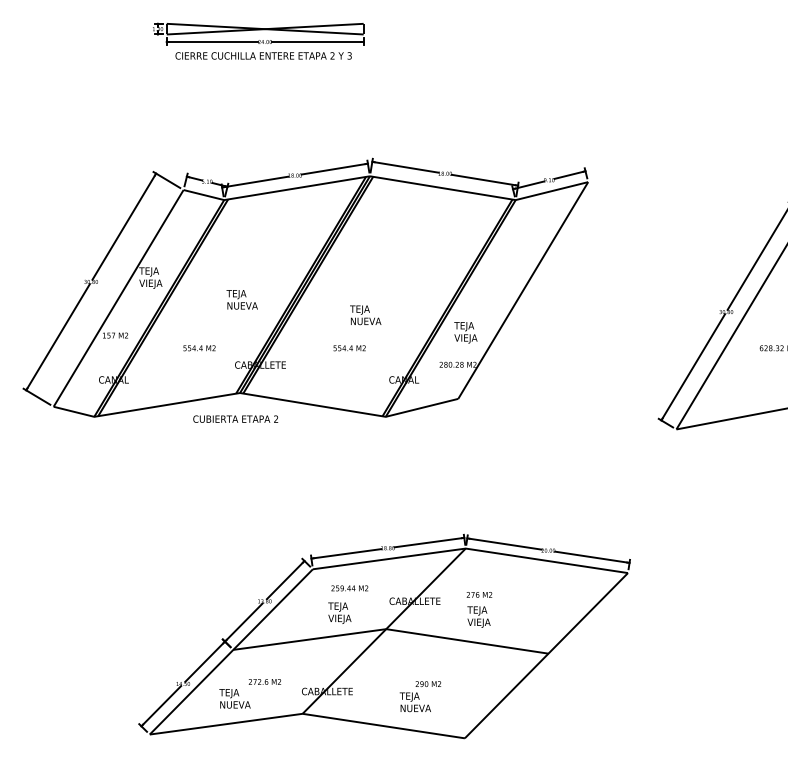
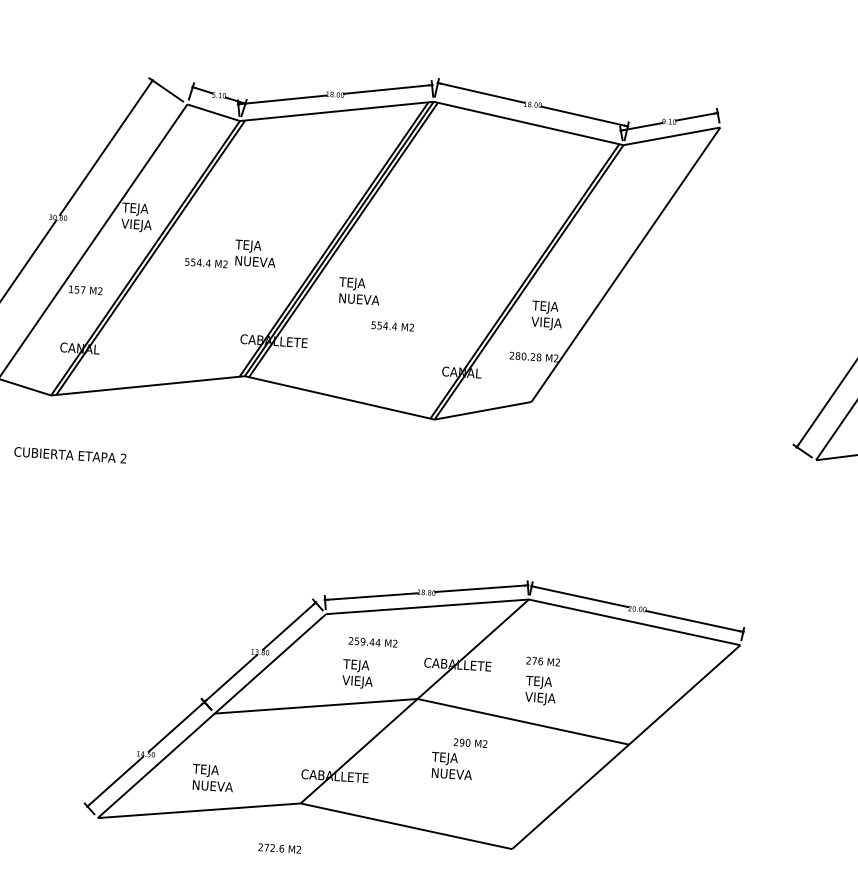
text: (365, 315) -> (359, 291), moved
text: (199, 348) -> (206, 263), moved
text: (235, 418) -> (70, 454), moved
text: (264, 681) -> (279, 847), moved
text: (420, 696) -> (459, 758), moved

